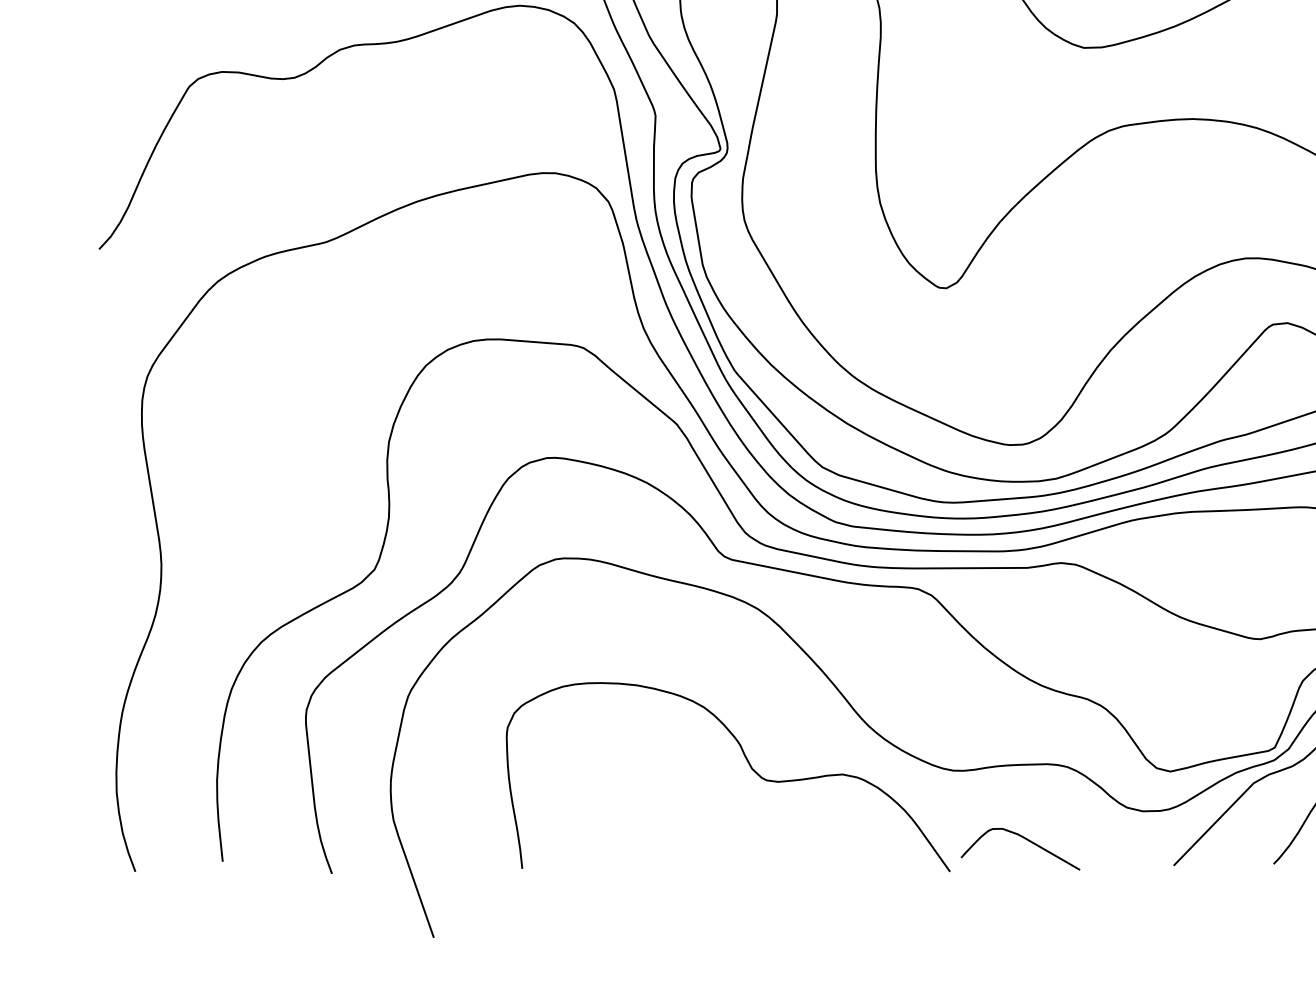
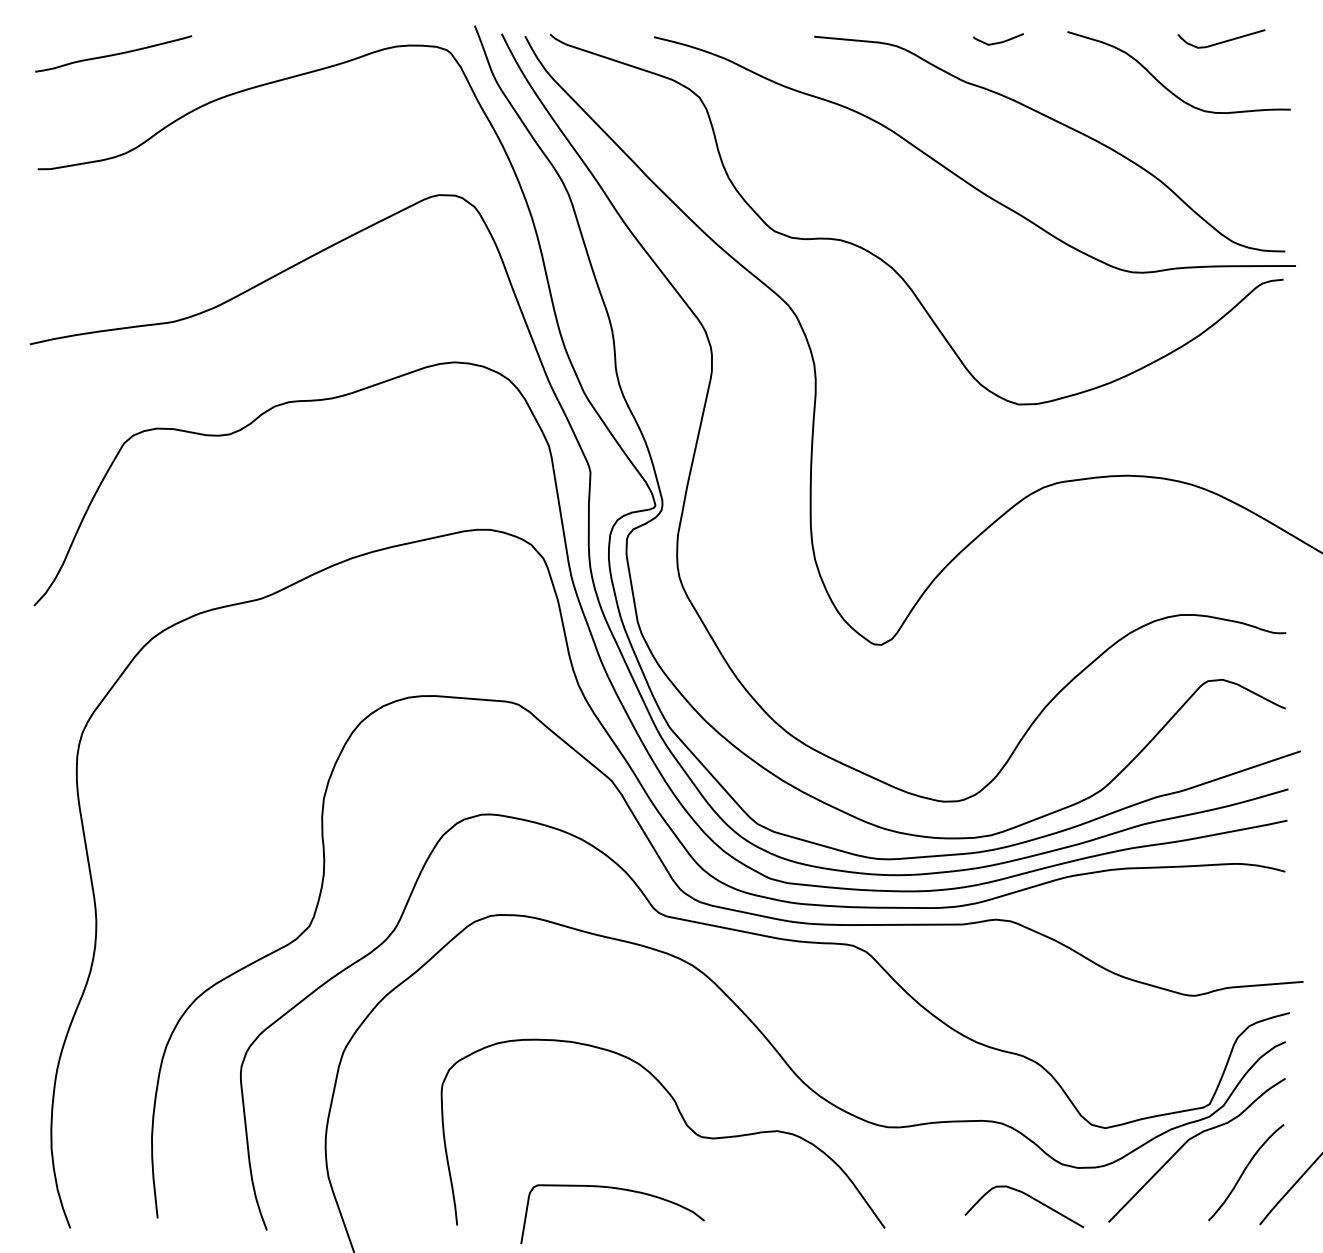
curve: (680, 832) -> (615, 1189), added
curve: (1025, 839) -> (1029, 1197), moved

